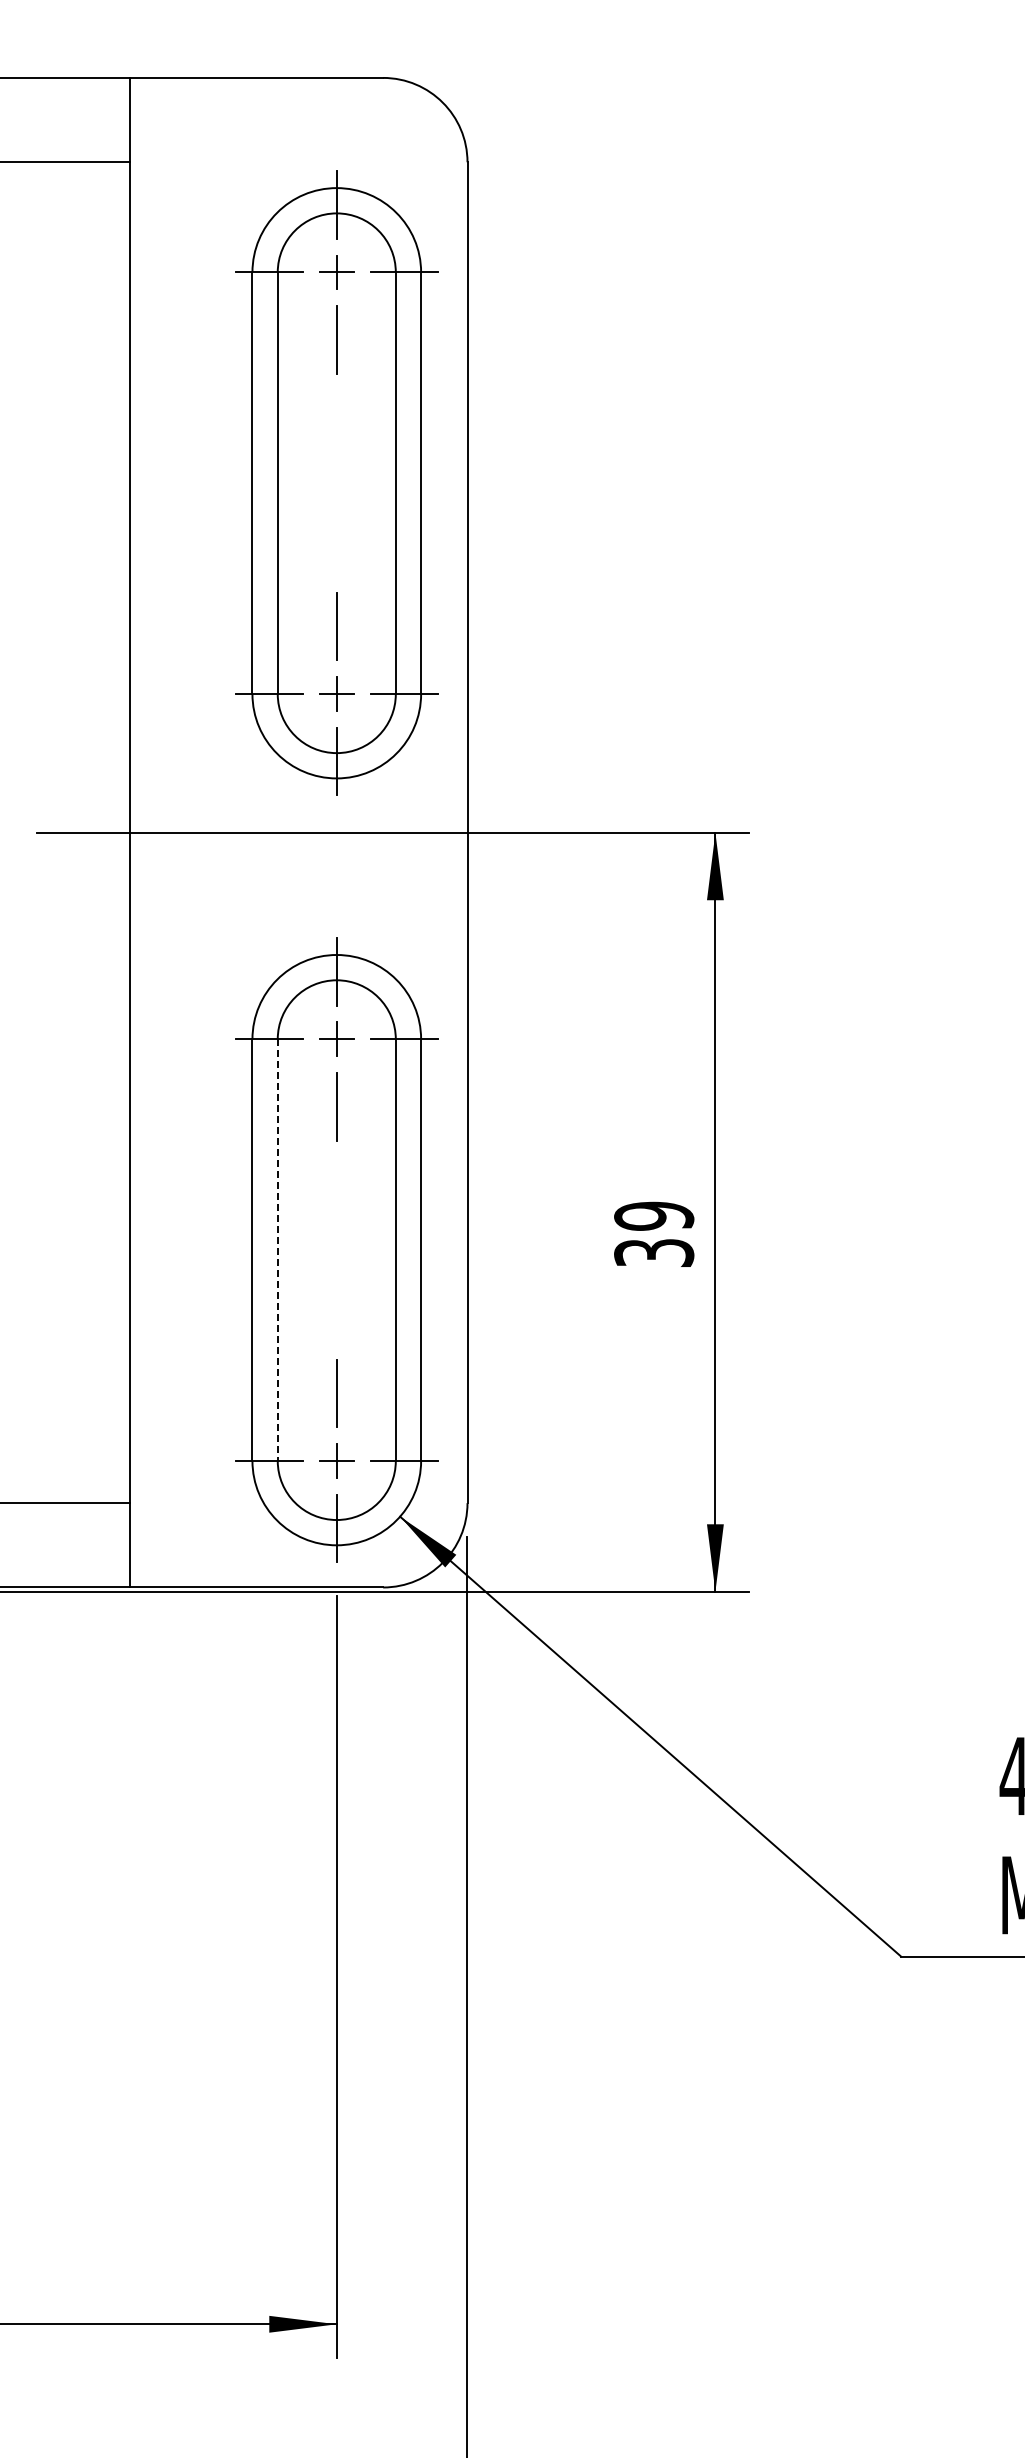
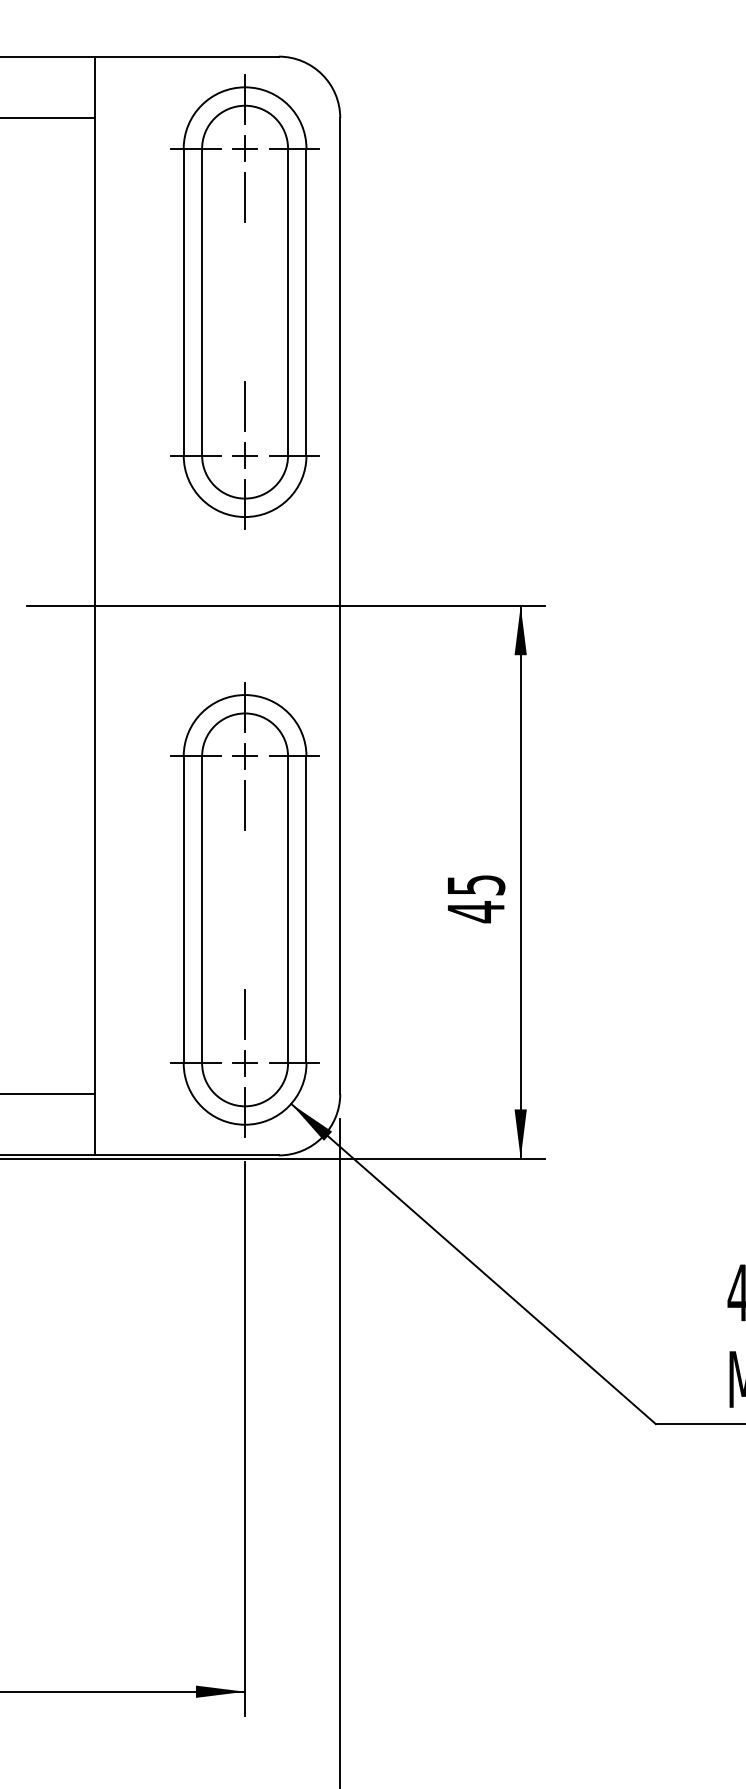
part: (336, 482) -> (244, 301), moved
text: (654, 1234) -> (476, 898), 39 -> 45
line: (277, 1250) -> (201, 910), dashed -> solid

